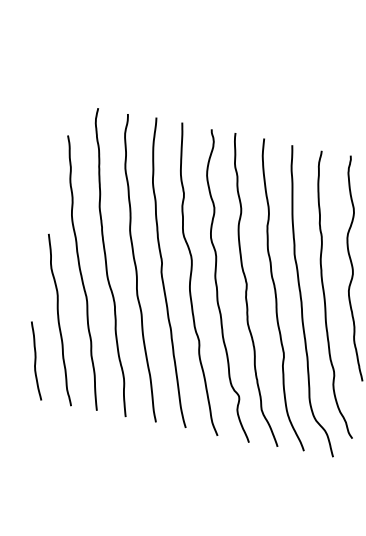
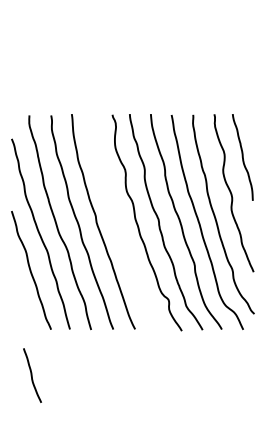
curve: (191, 282) -> (119, 225), removed
curve: (36, 360) -> (32, 375), moved

